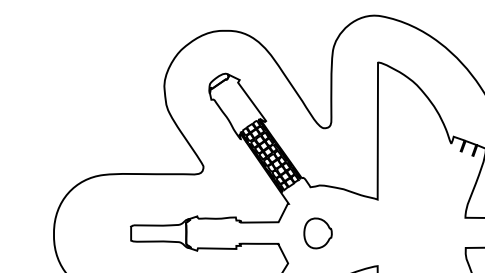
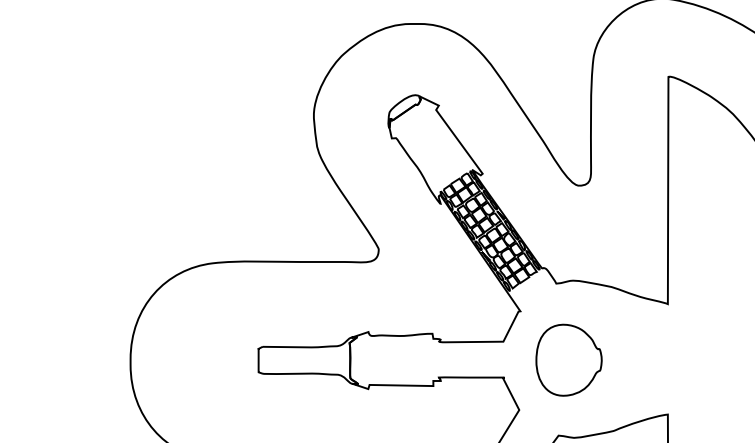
part: (317, 233) -> (567, 360), size x1.43

